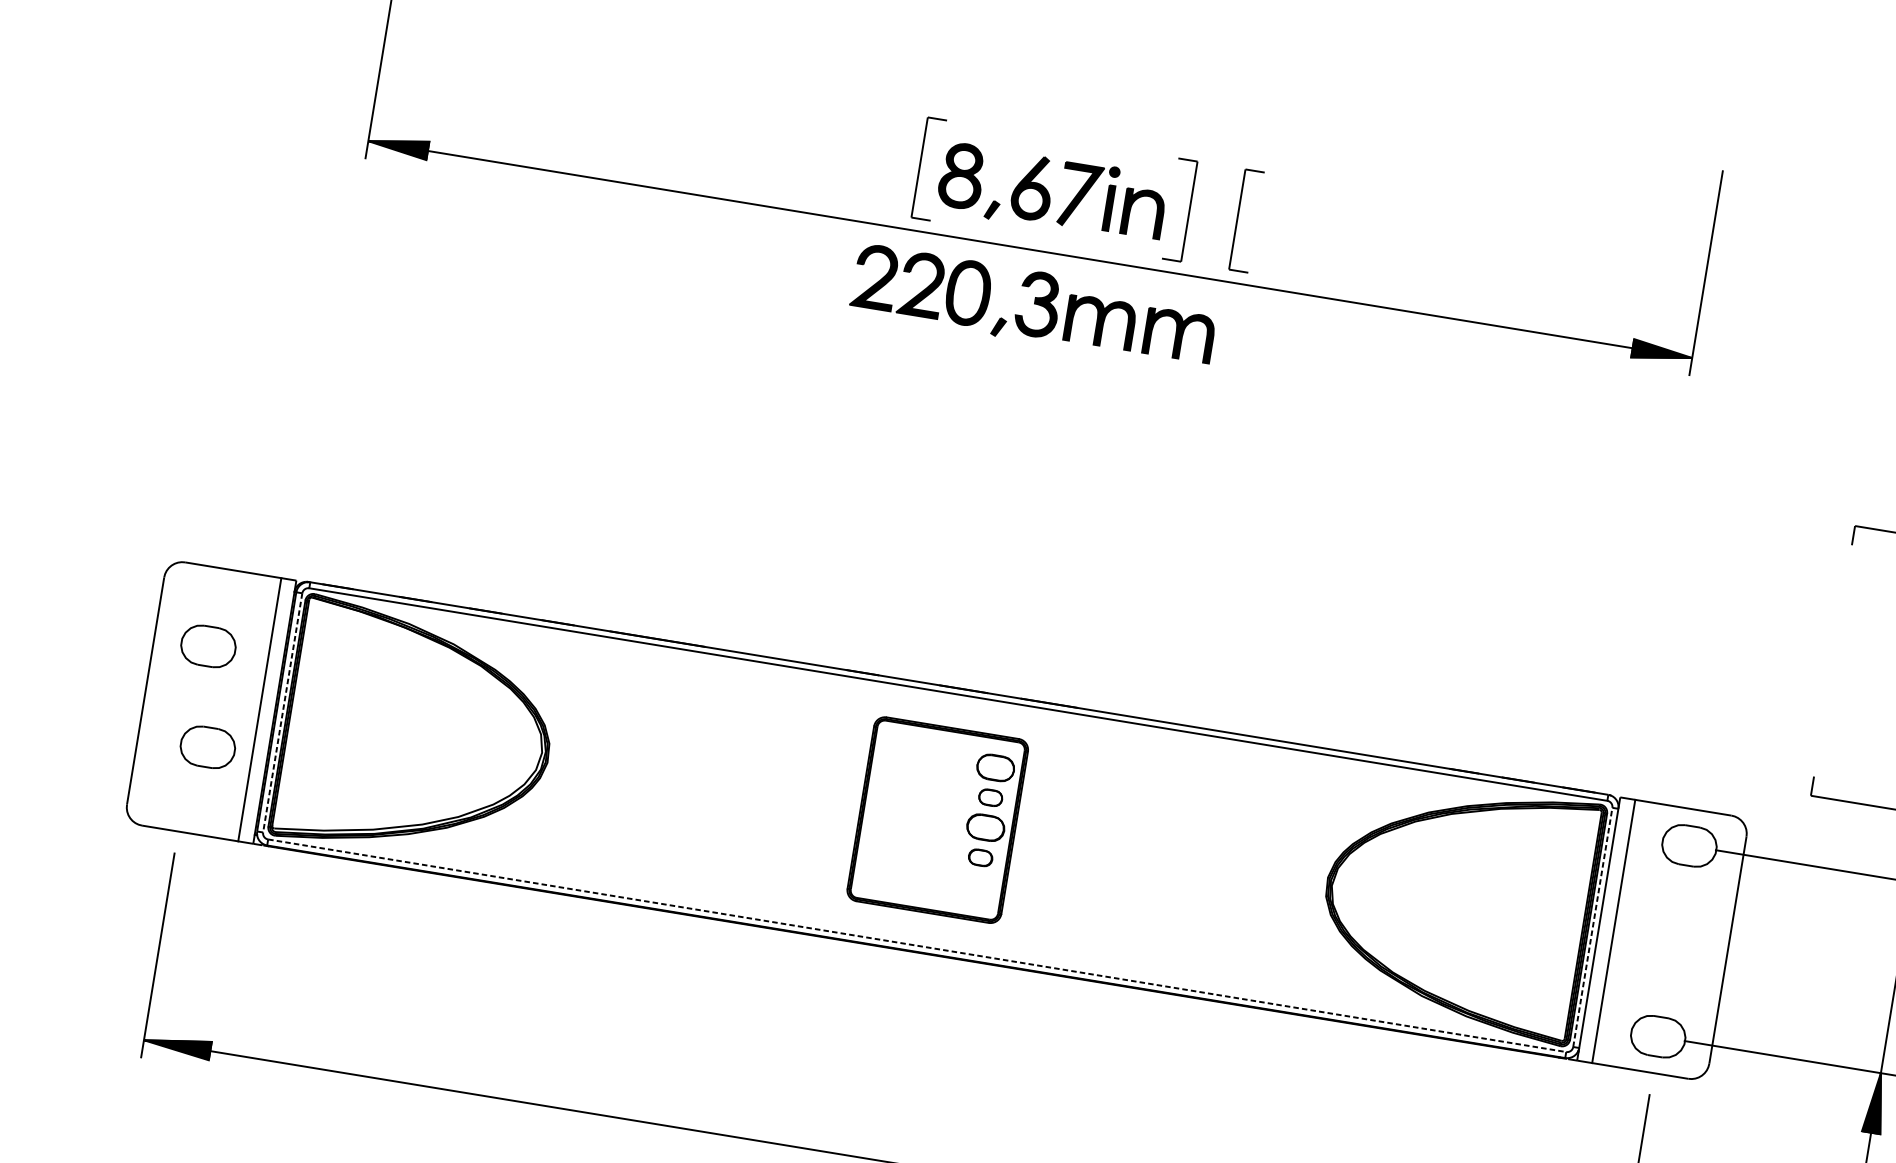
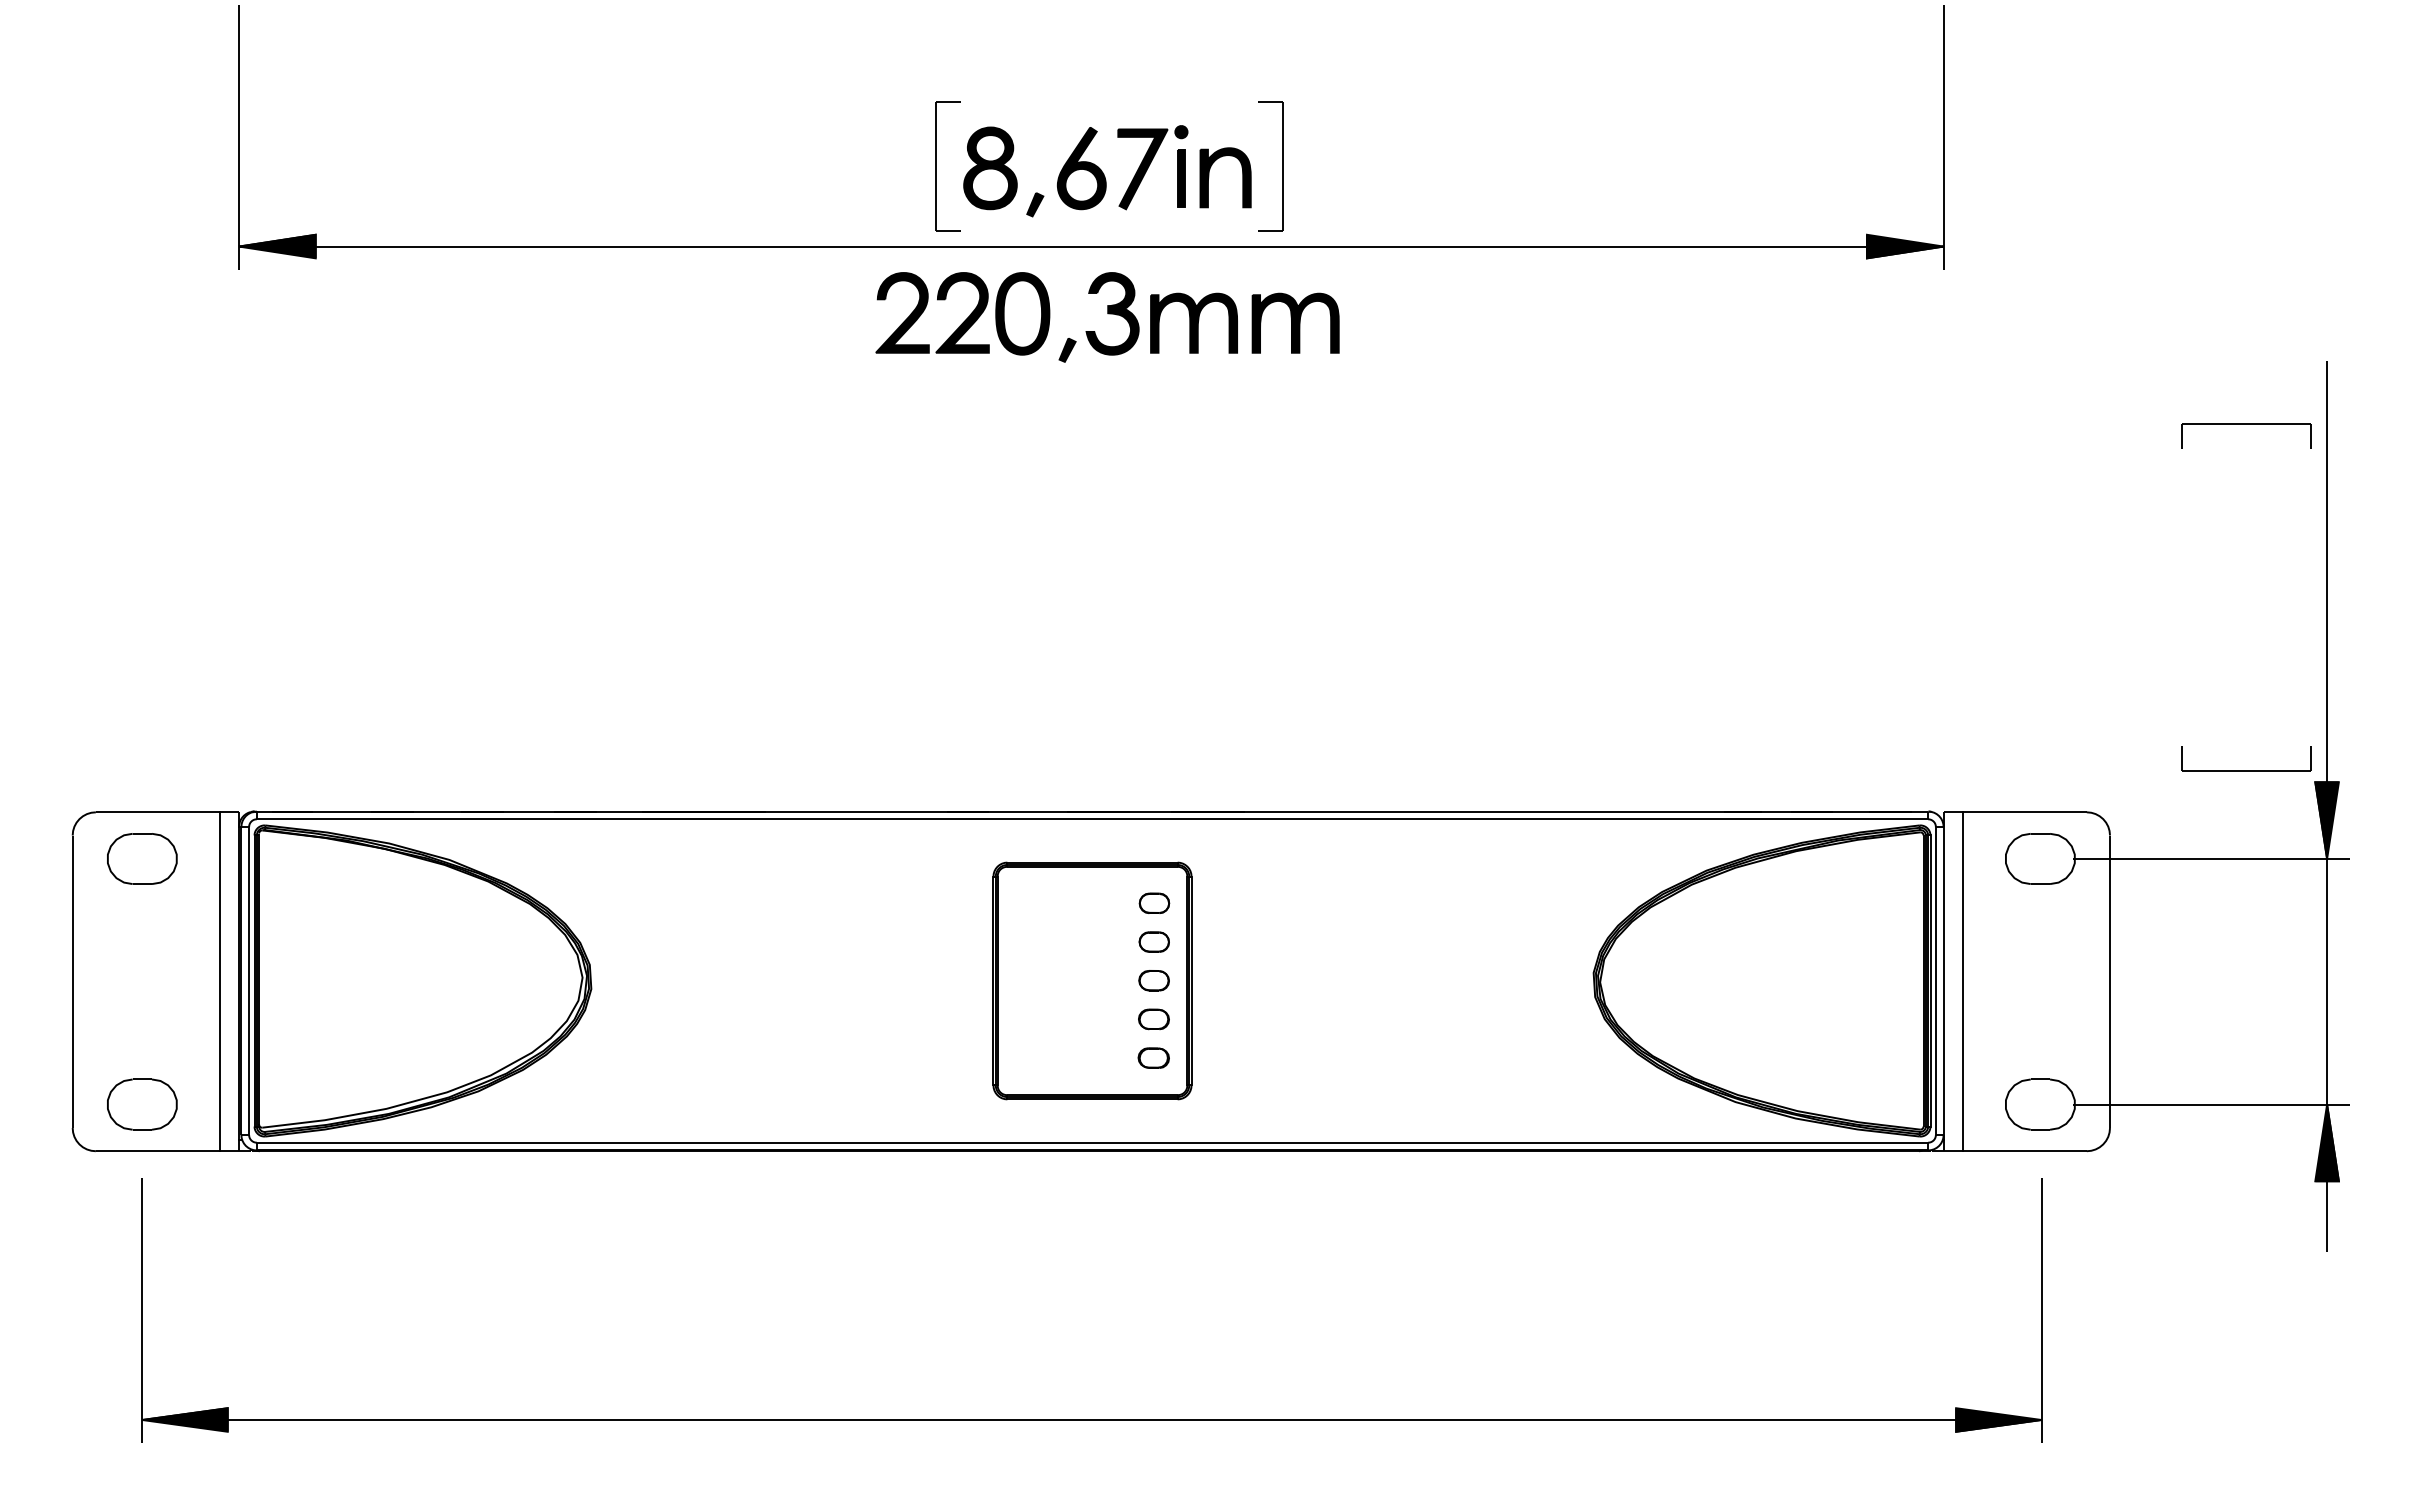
part: (1237, 219) -> (1345, 166), removed
part: (208, 646) -> (142, 858), moved
line: (282, 713) -> (249, 981), dashed -> solid
part: (208, 747) -> (142, 1104), moved
part: (995, 767) -> (1154, 902), size x0.62
part: (985, 827) -> (1153, 980), size x0.62
part: (975, 887) -> (1153, 1057), added
line: (1592, 927) -> (1935, 981), dashed -> solid
line: (917, 945) -> (1092, 1142), dashed -> solid

